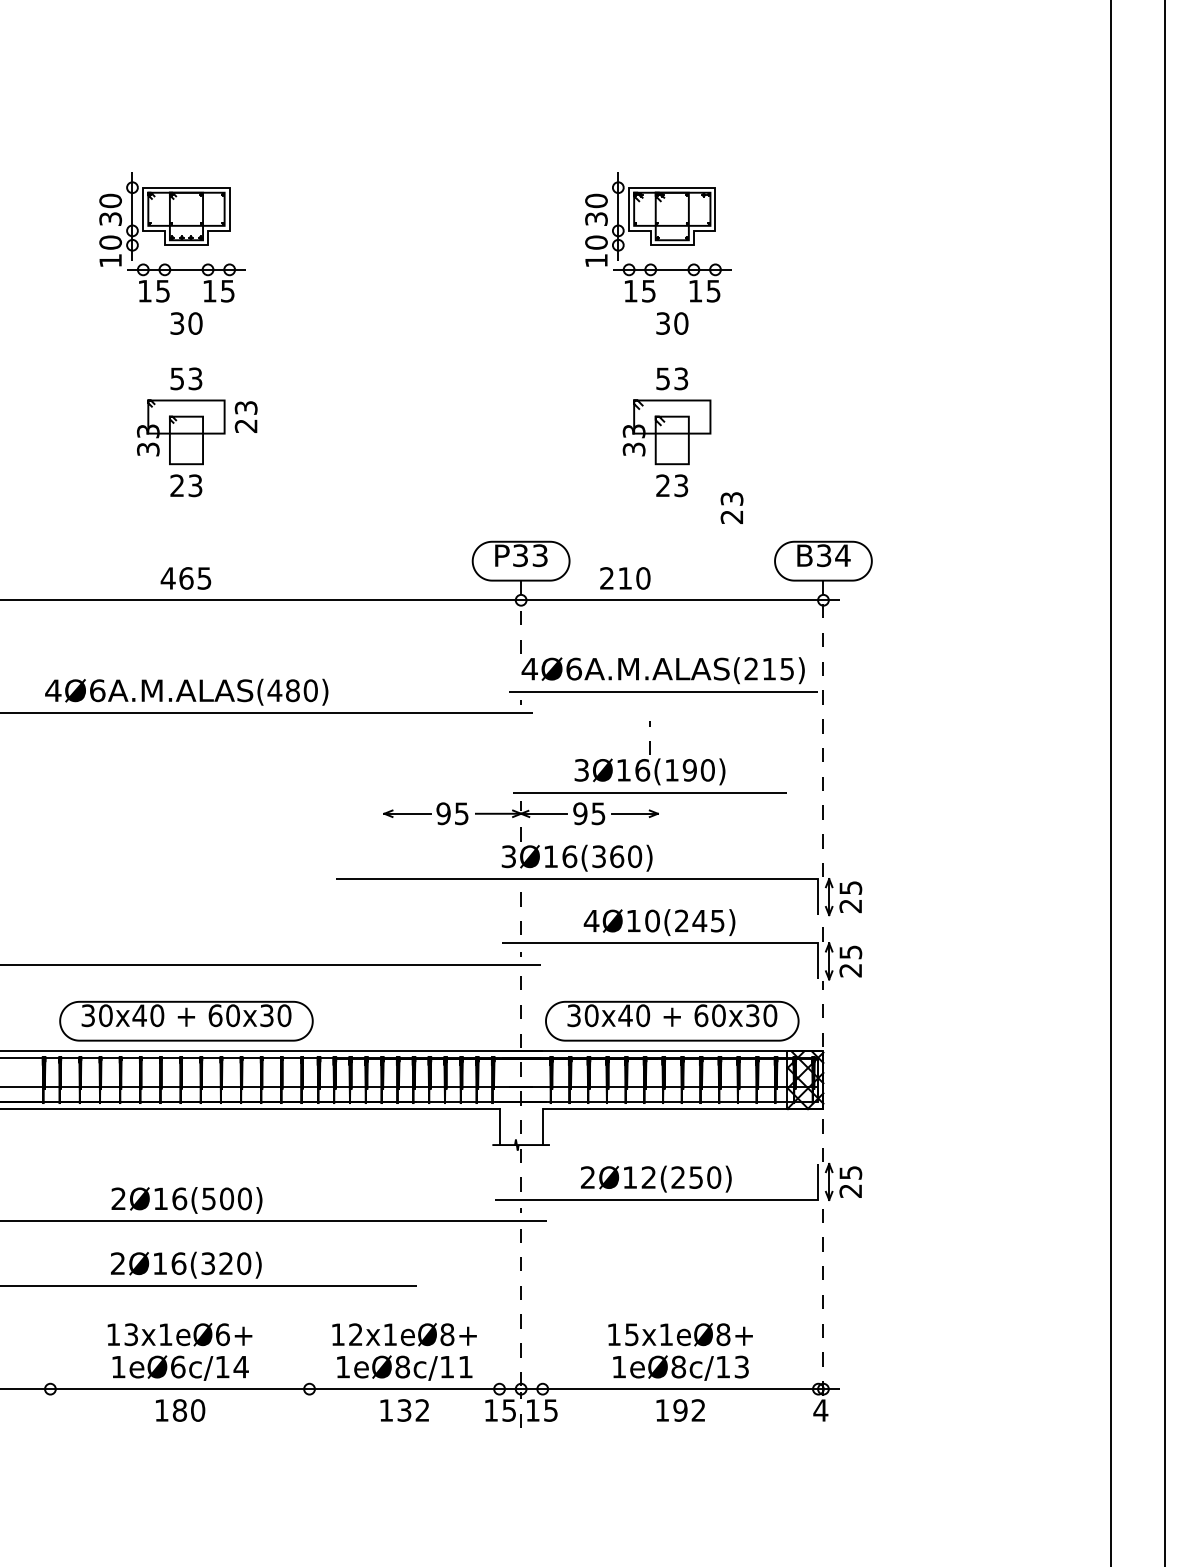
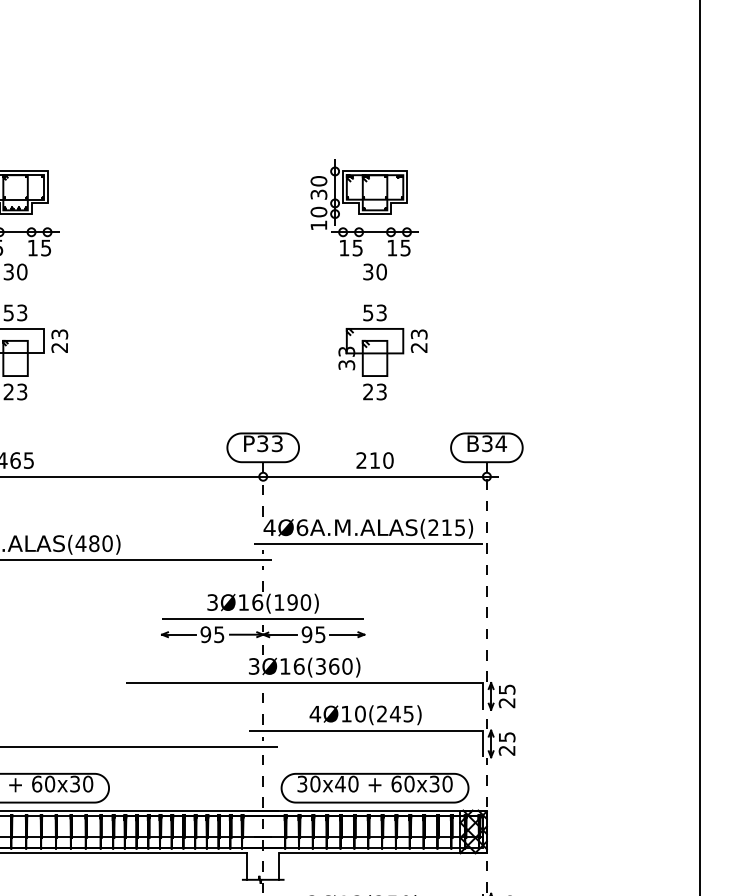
text: (731, 507) -> (418, 340), moved
text: (625, 578) -> (375, 460), moved
part: (649, 757) -> (262, 593), moved

